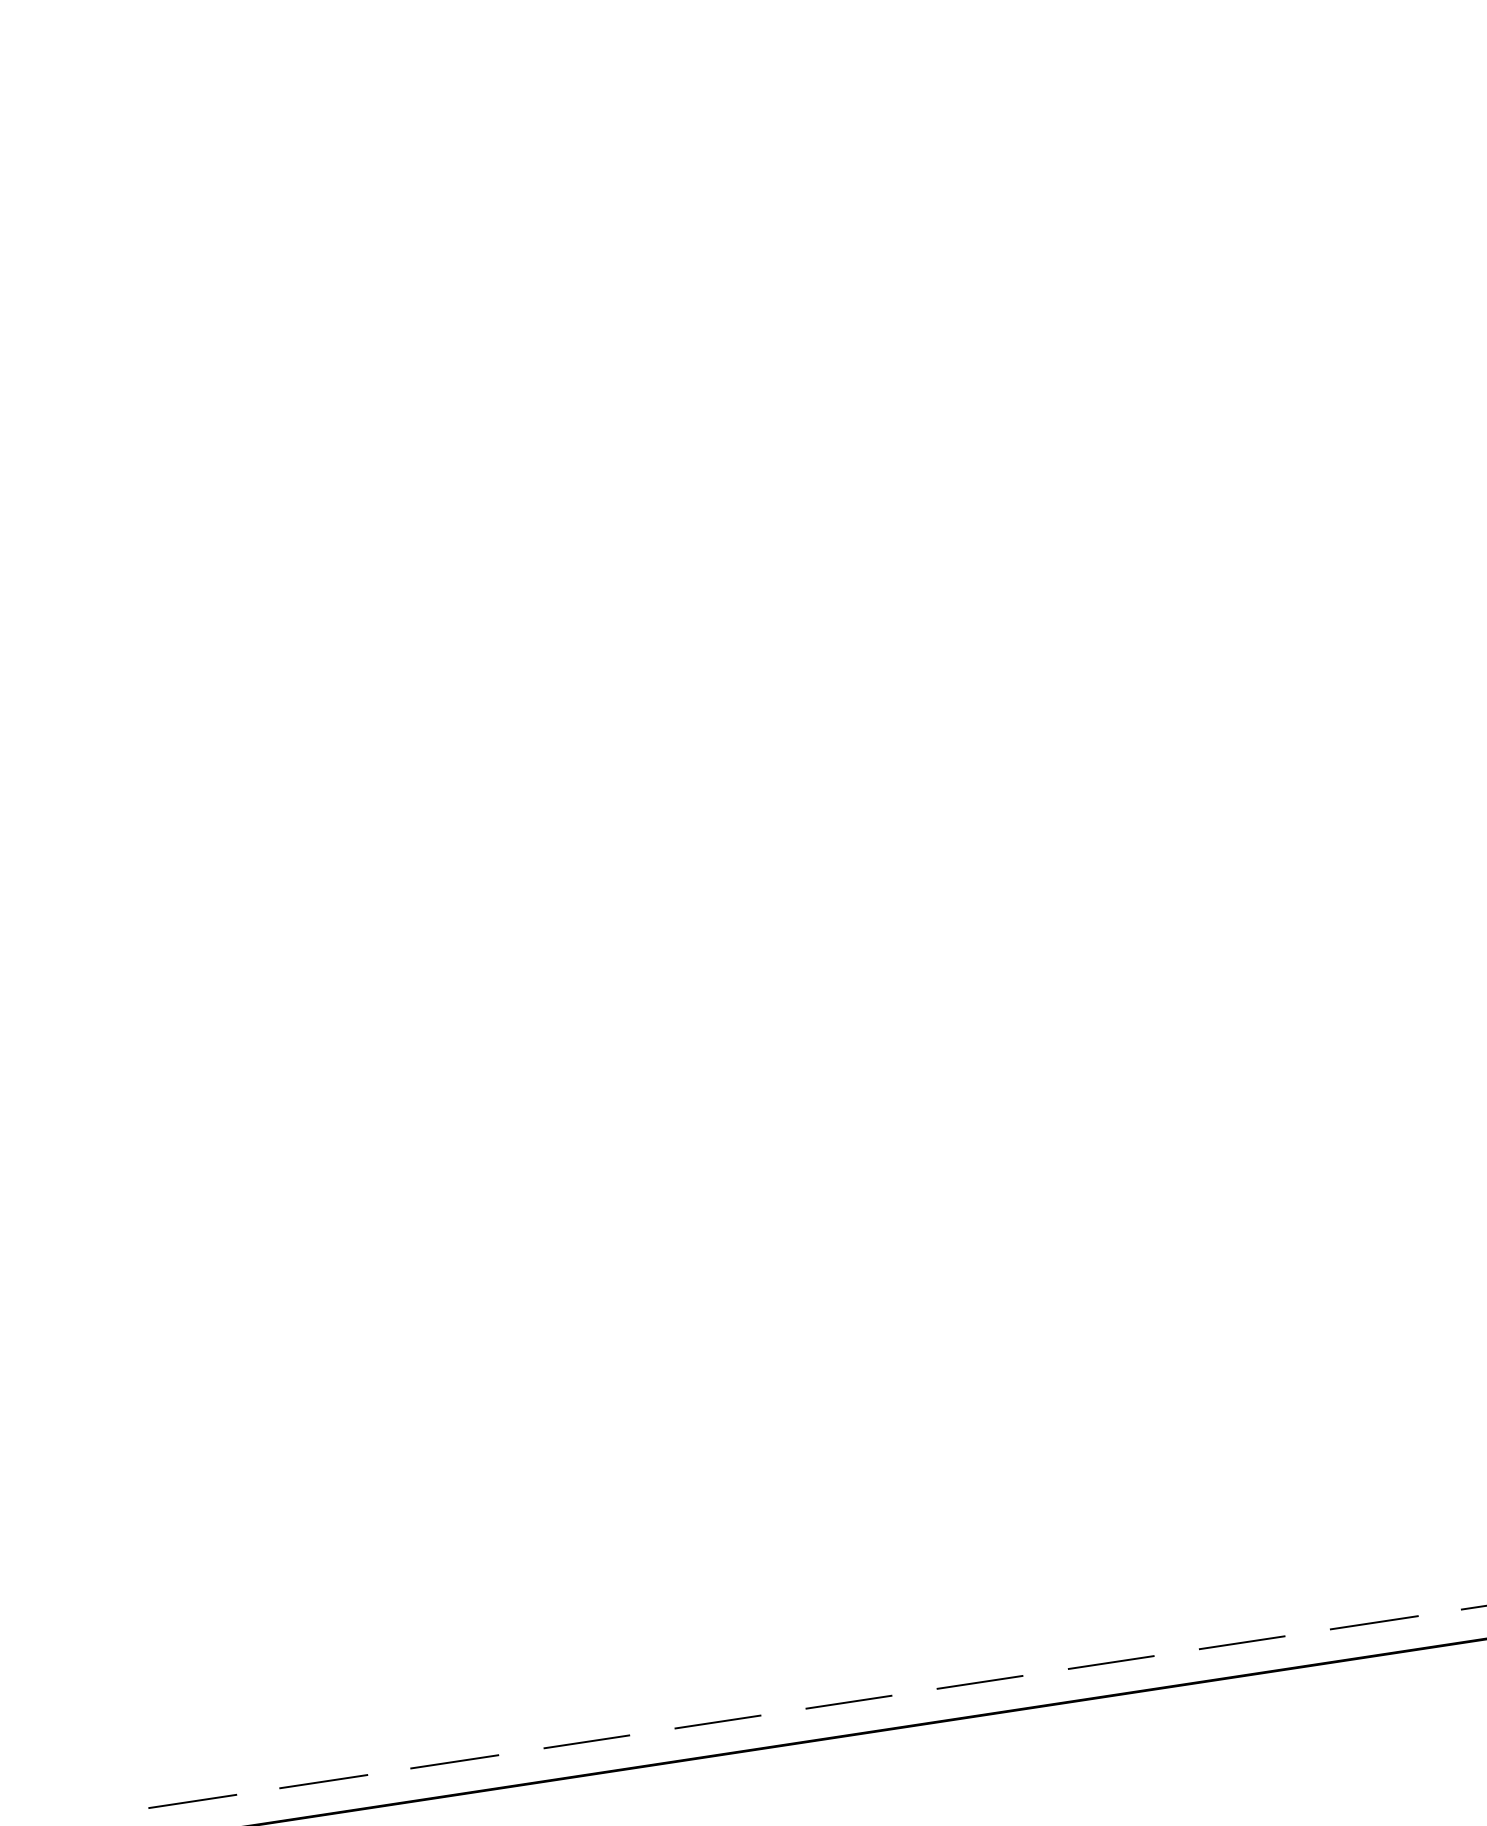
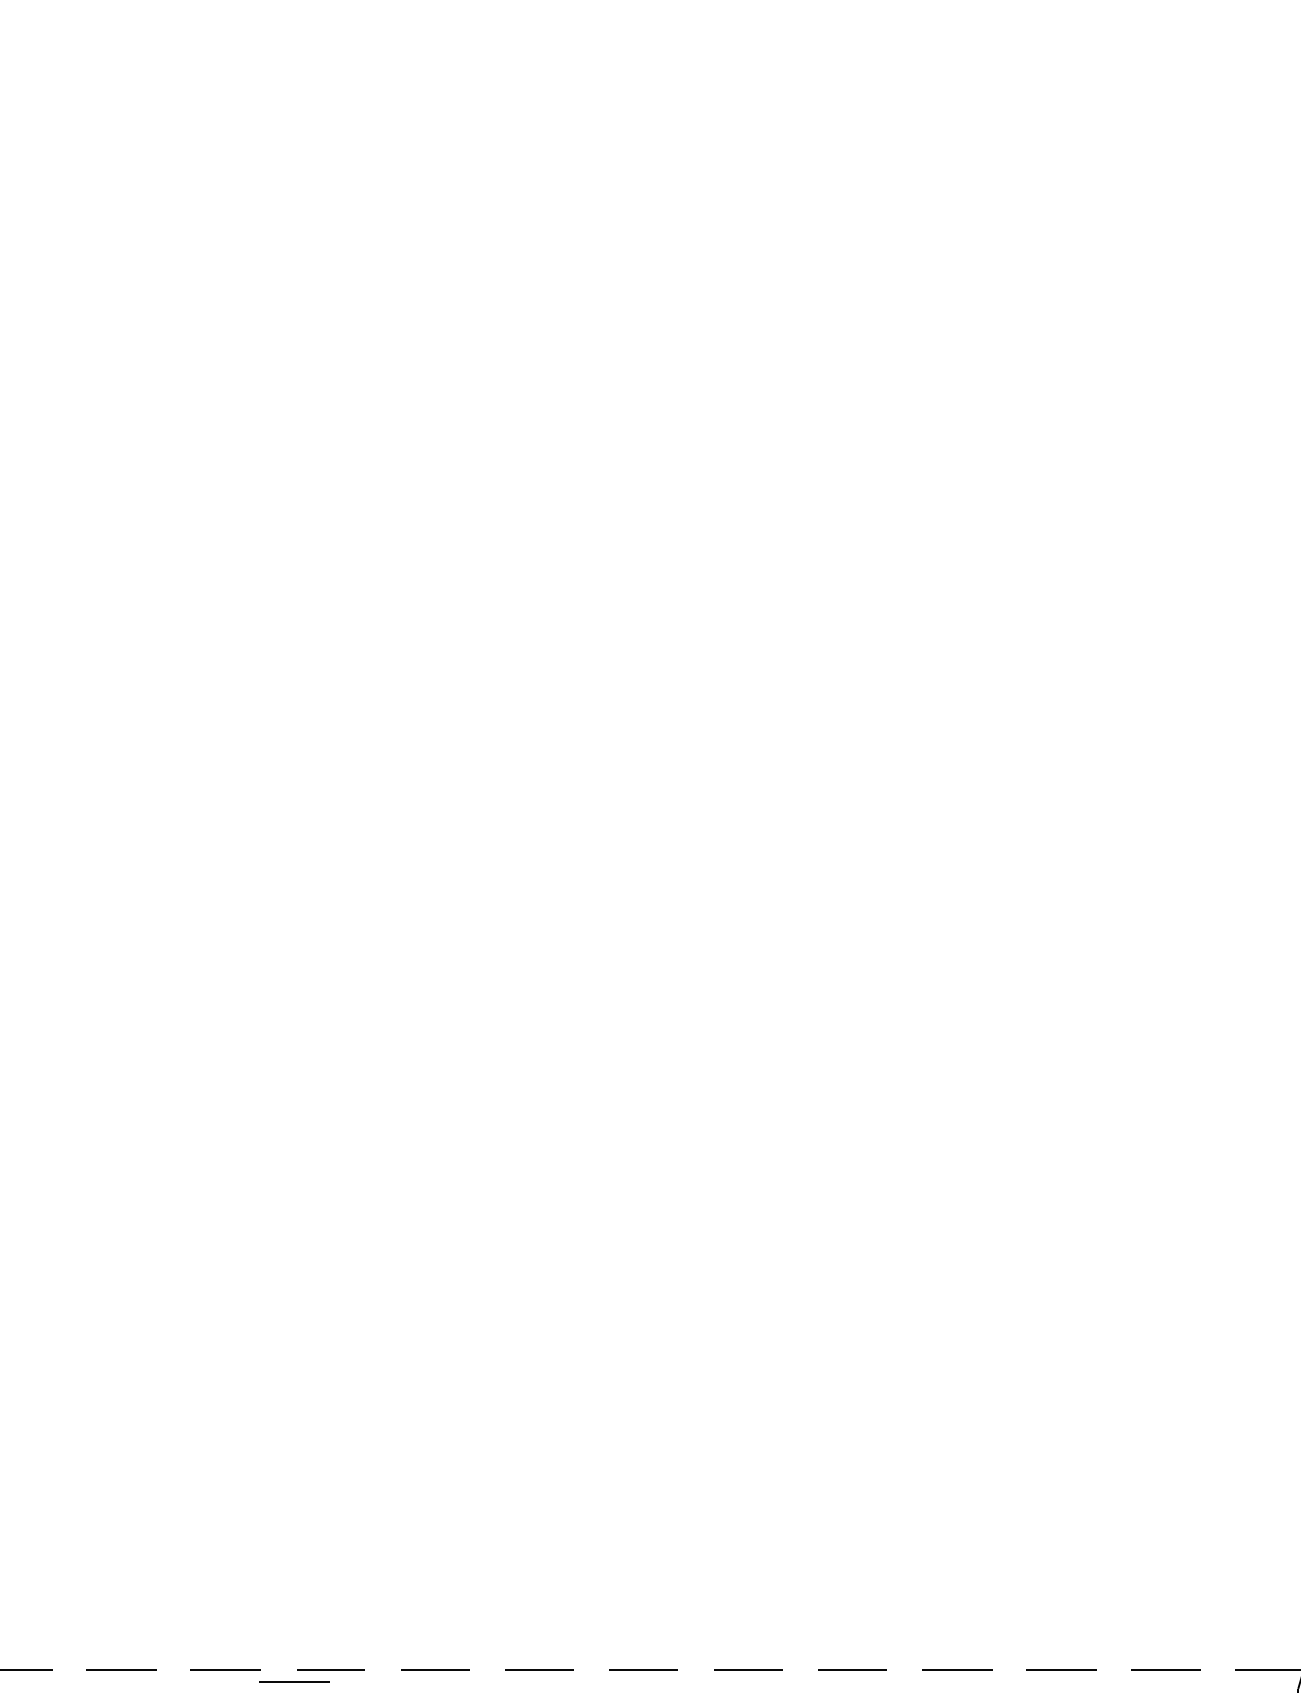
line: (543, 1763) -> (294, 1681), added

